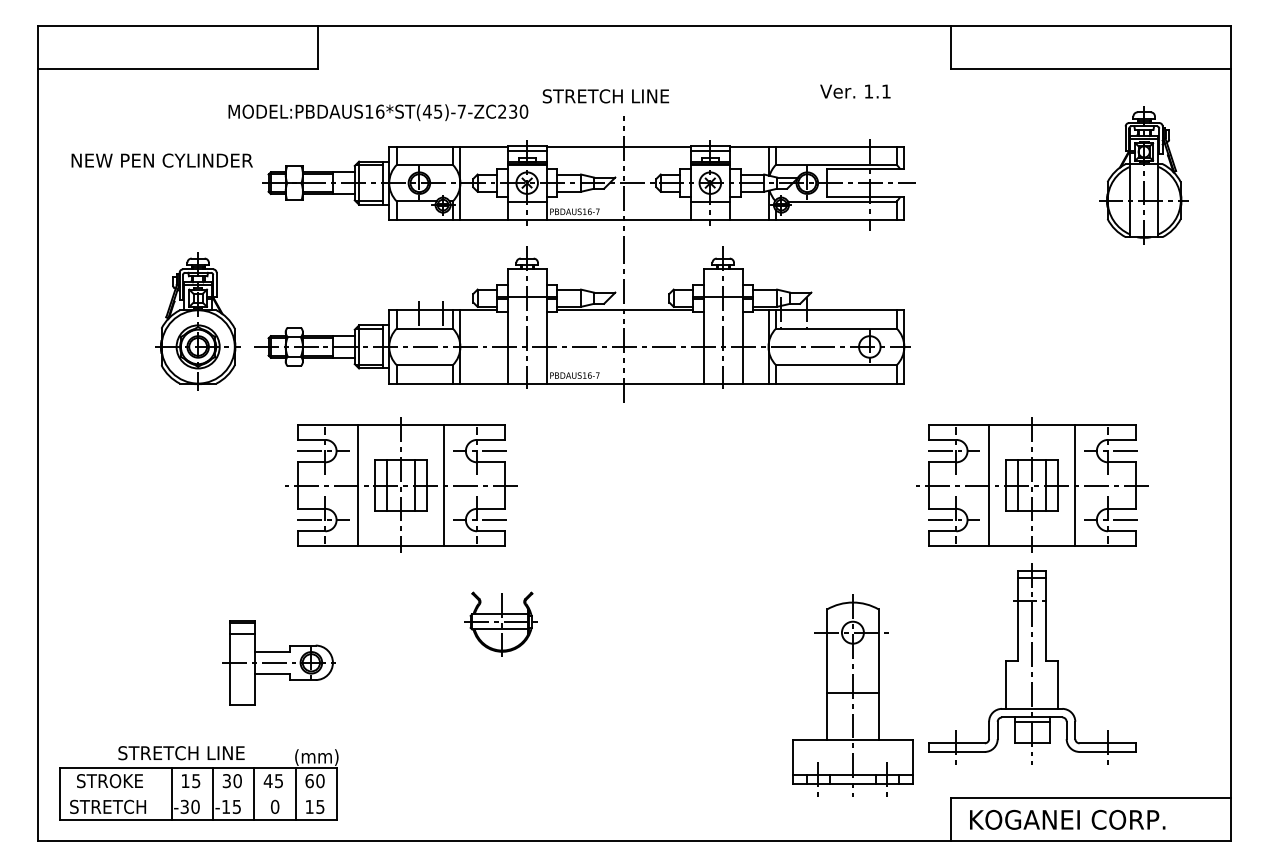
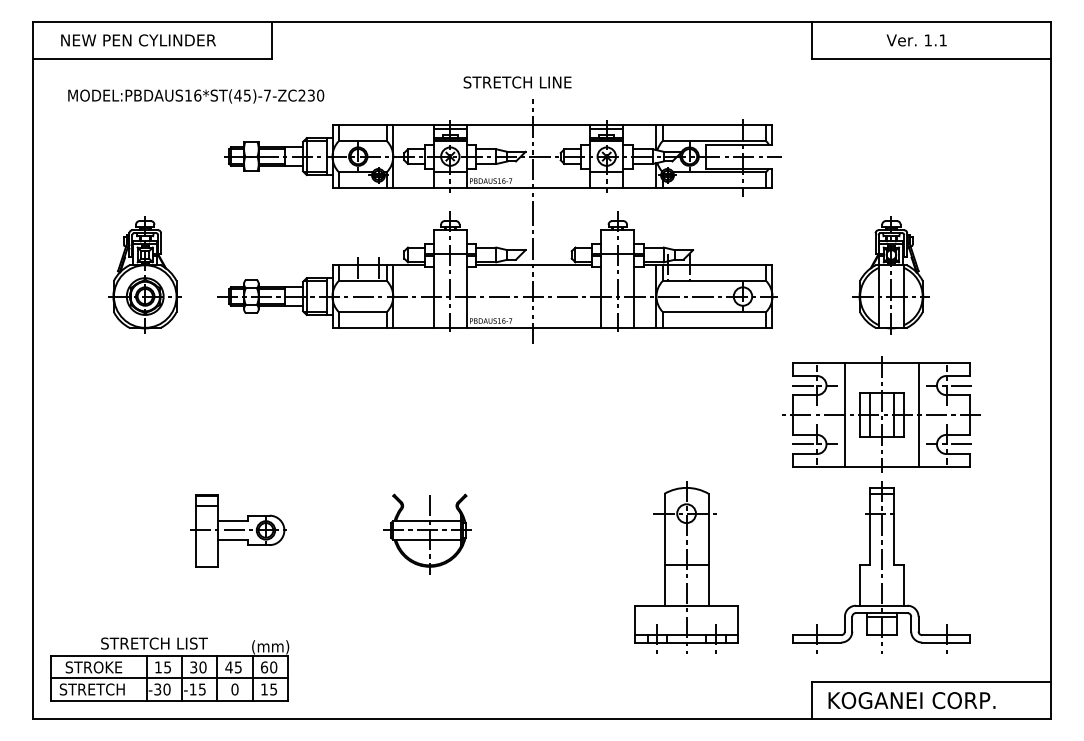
text: (855, 91) -> (916, 40), moved
text: (378, 112) -> (196, 96), moved
text: (162, 160) -> (138, 40), moved
part: (1143, 175) -> (890, 275), moved
part: (197, 321) -> (144, 274), moved
part: (400, 485) -> (342, 414), removed
part: (500, 624) -> (427, 533), size x1.43
part: (279, 662) -> (238, 530), moved
part: (852, 695) -> (686, 567), moved
text: (233, 753) -> (199, 643), STRETCH LINE -> STRETCH LIST
line: (198, 794) -> (169, 678), added

